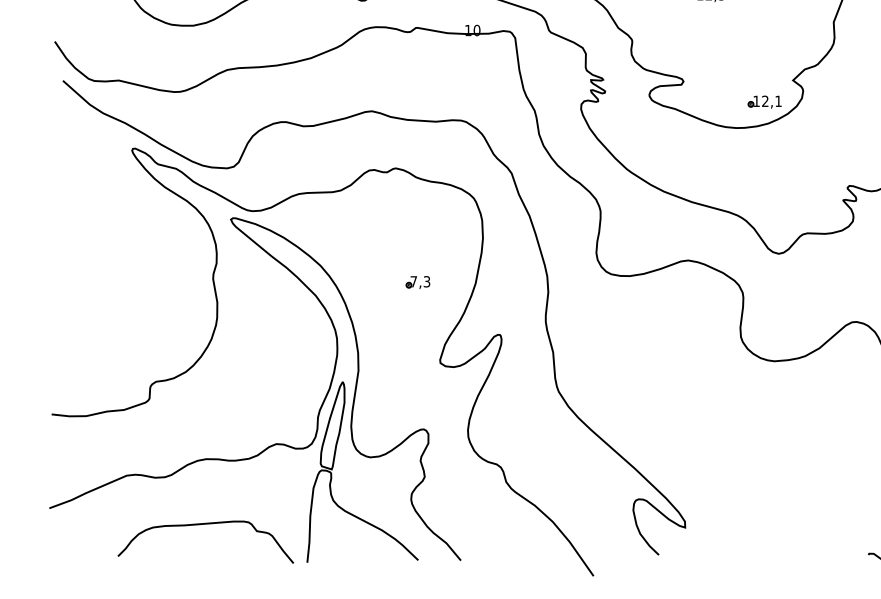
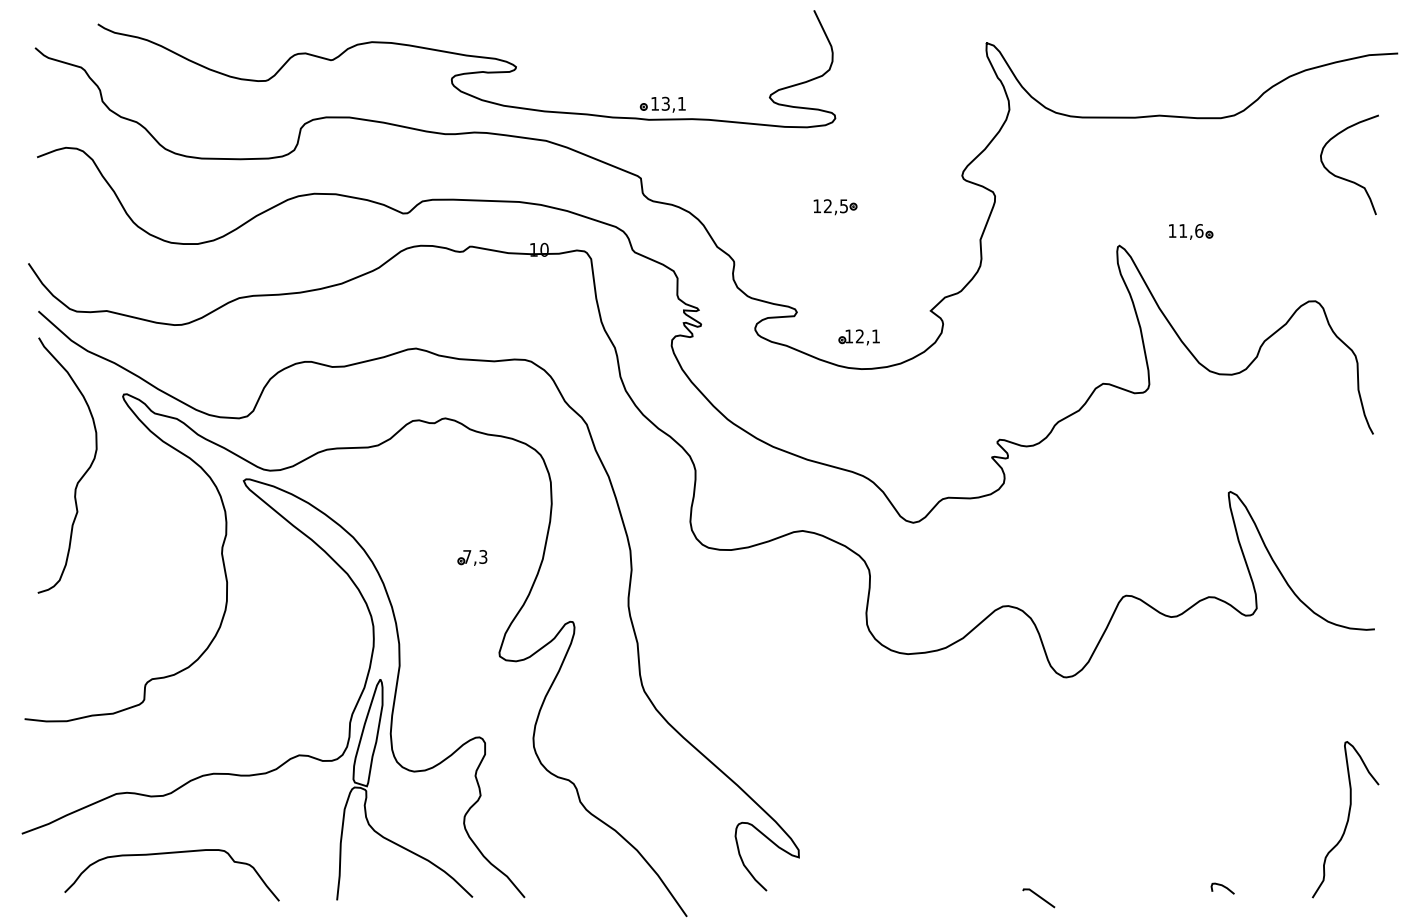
part: (764, 102) -> (858, 337), moved
curve: (97, 216) -> (80, 477), added
curve: (200, 525) -> (165, 854), moved

